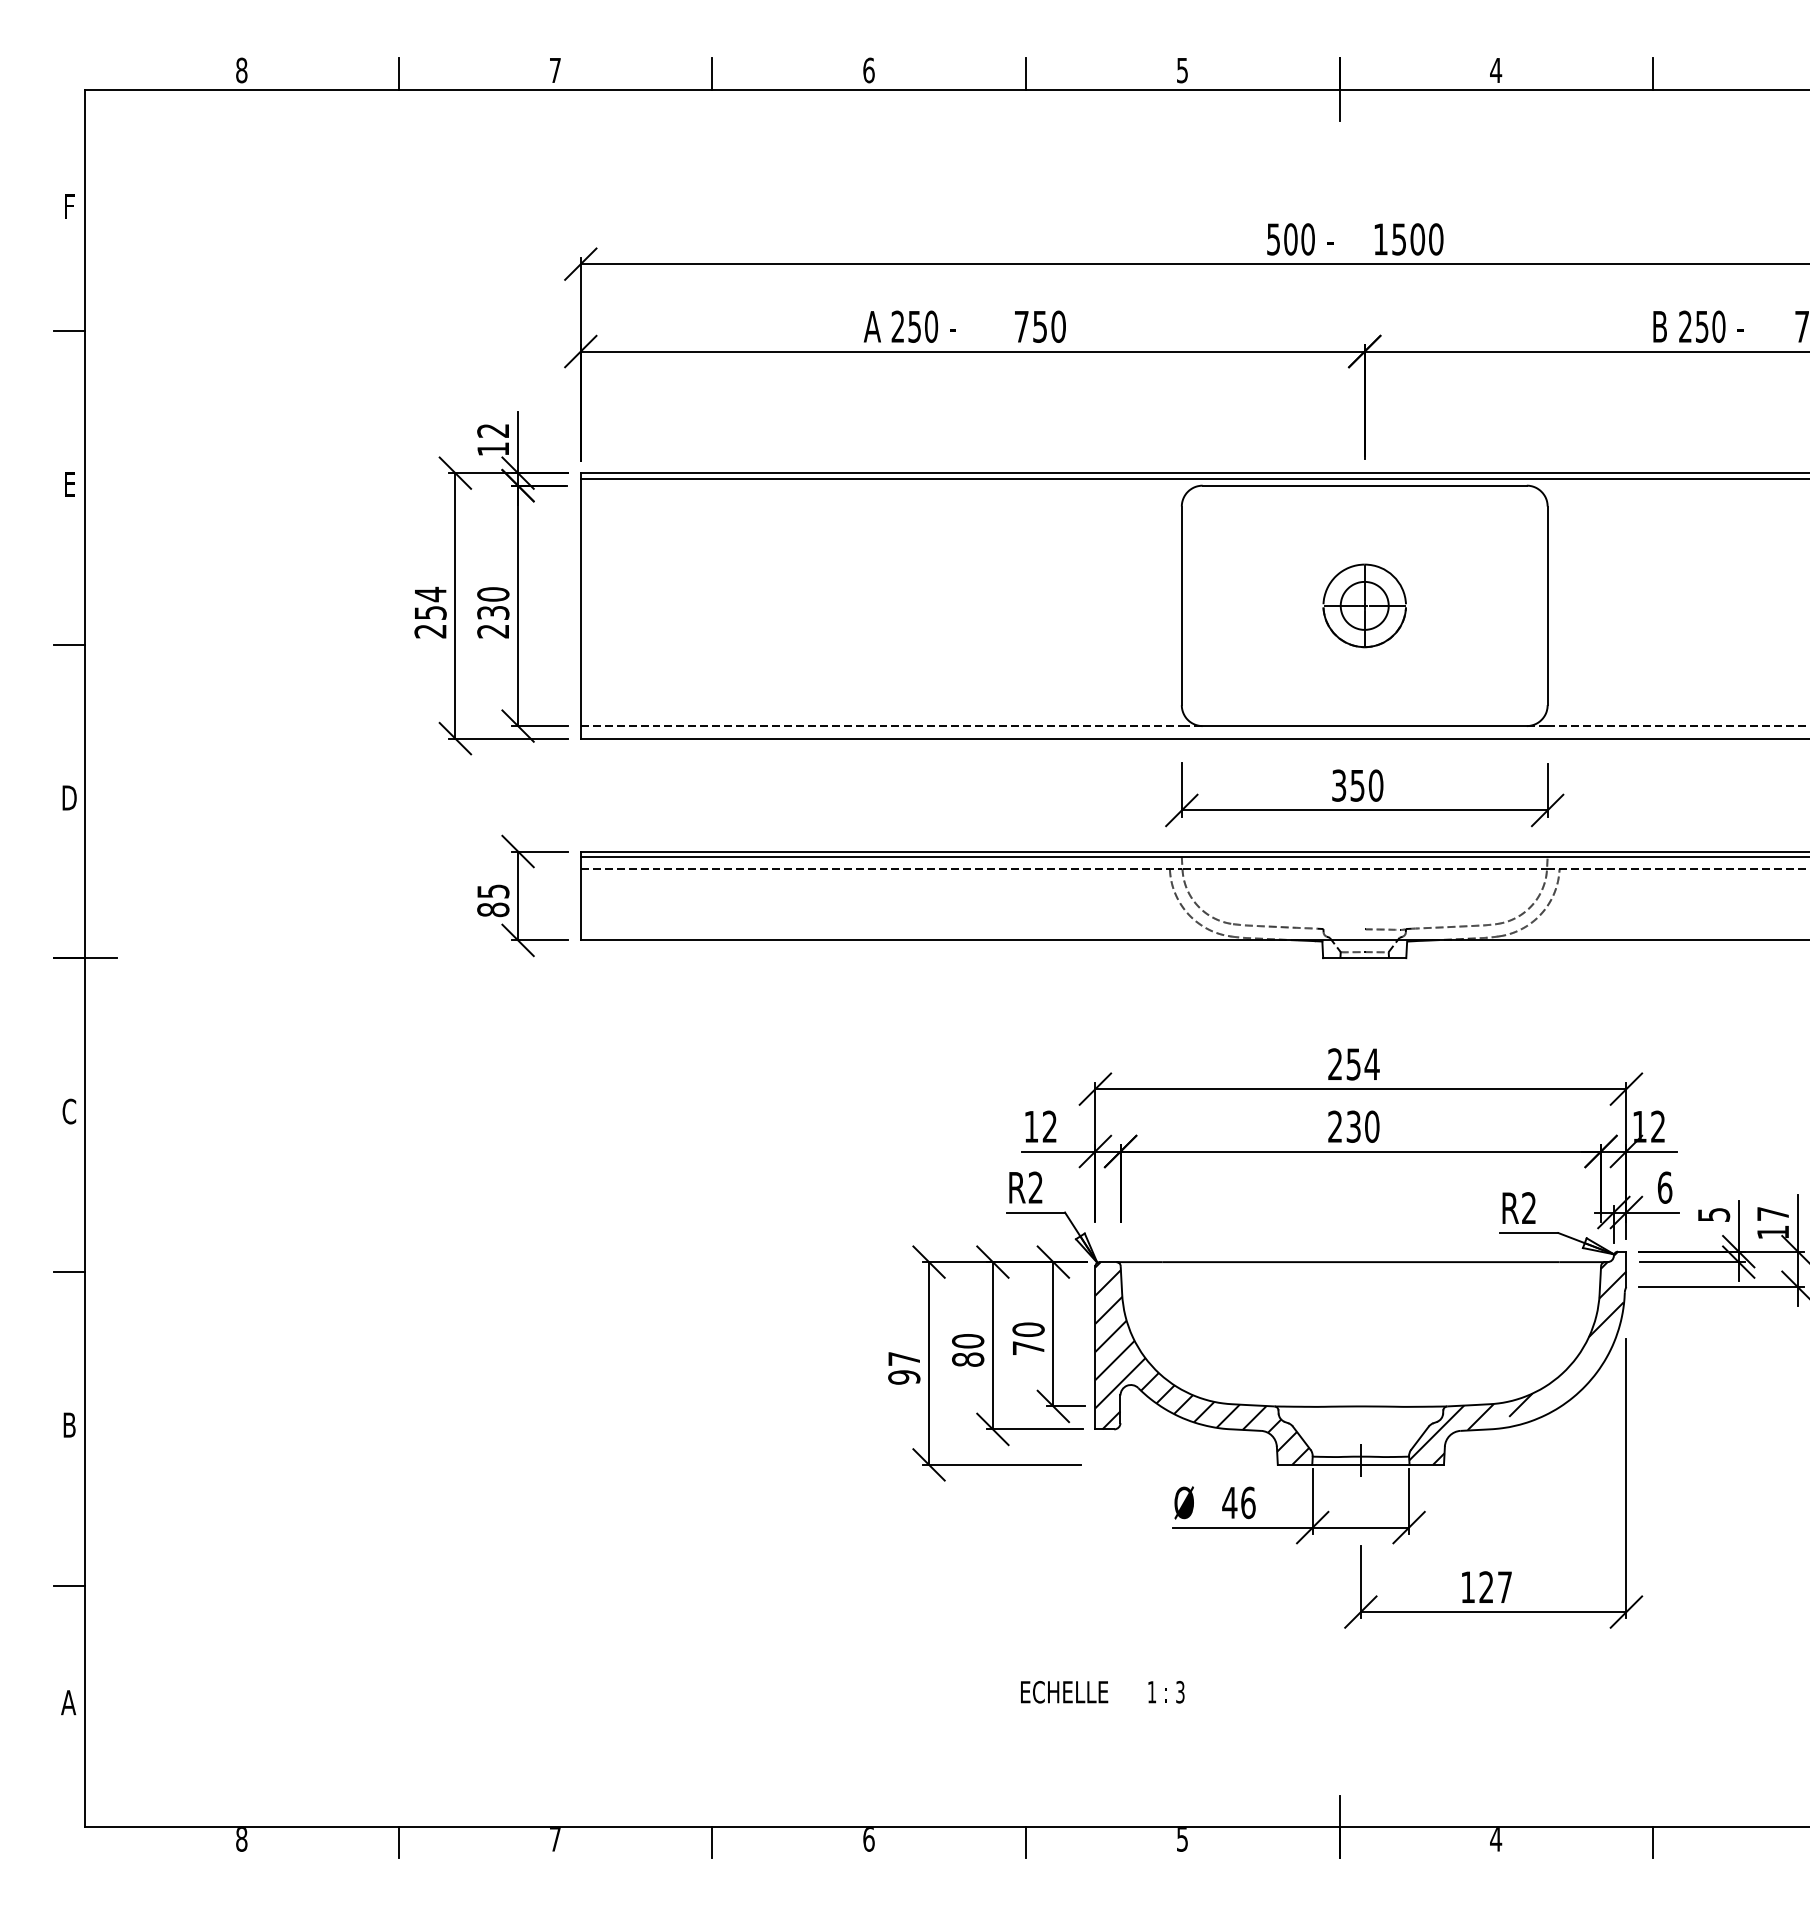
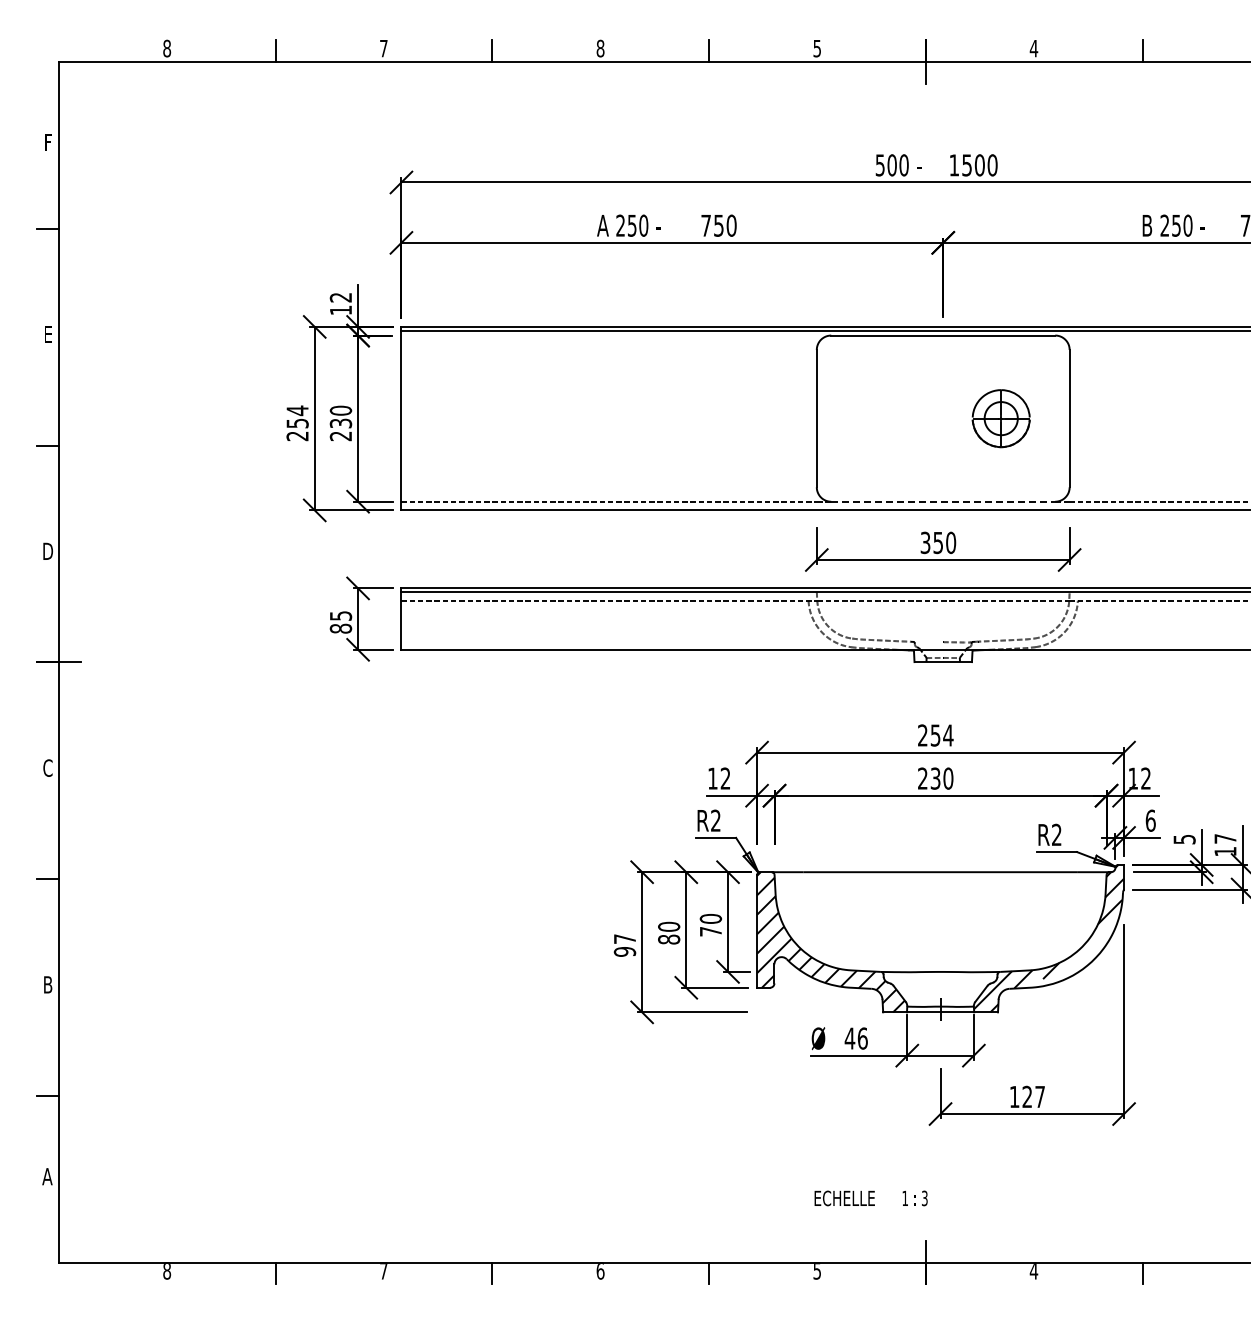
text: (868, 70) -> (600, 48), 6 -> 8
part: (1363, 605) -> (1000, 418), moved
line: (1365, 725) -> (943, 501), solid -> dashed
text: (1101, 1692) -> (870, 1198), moved

